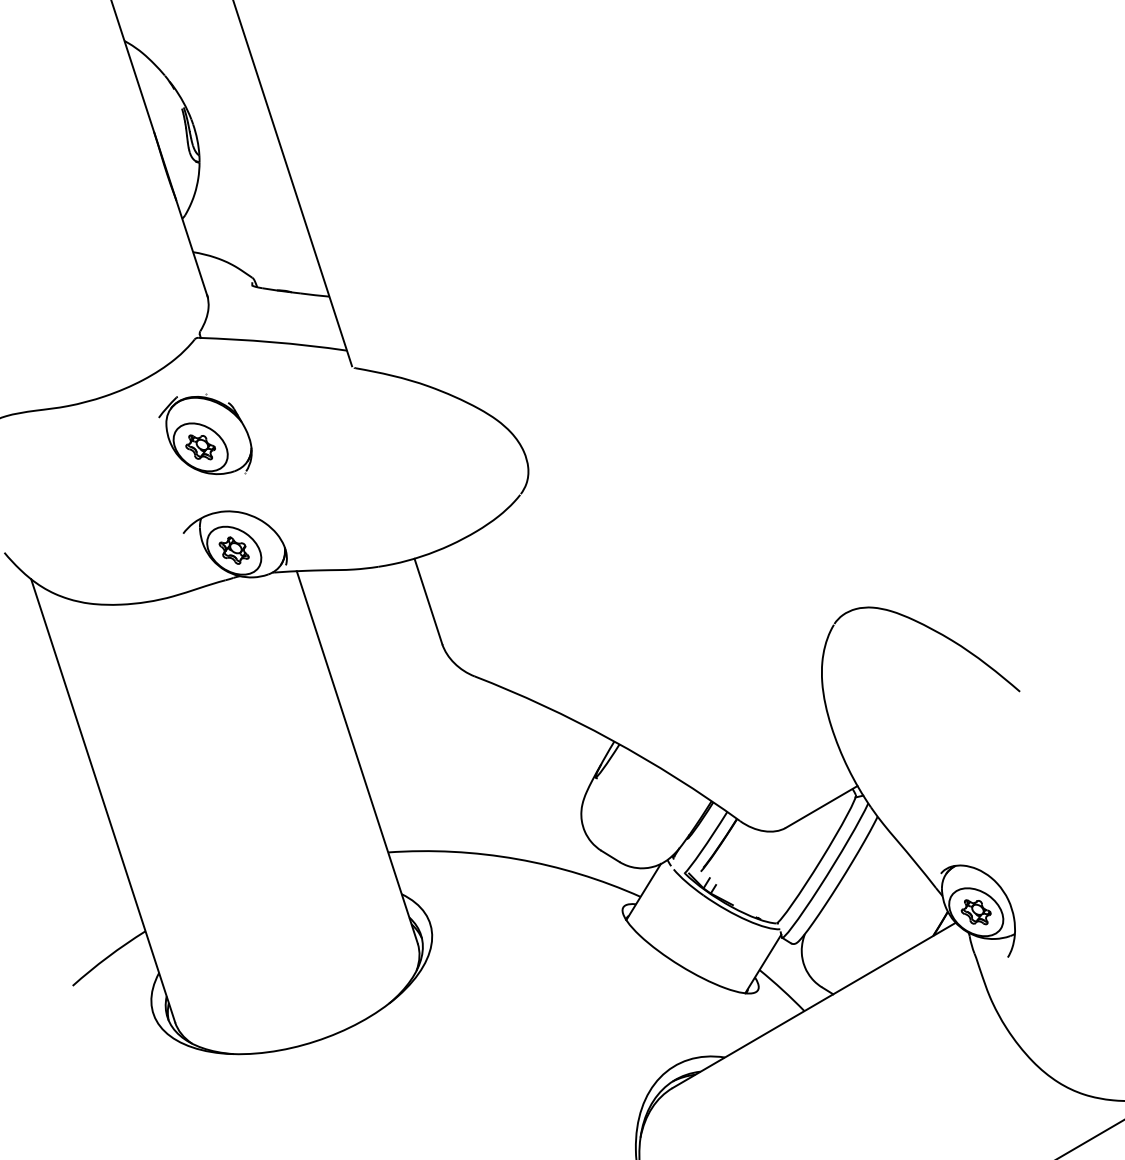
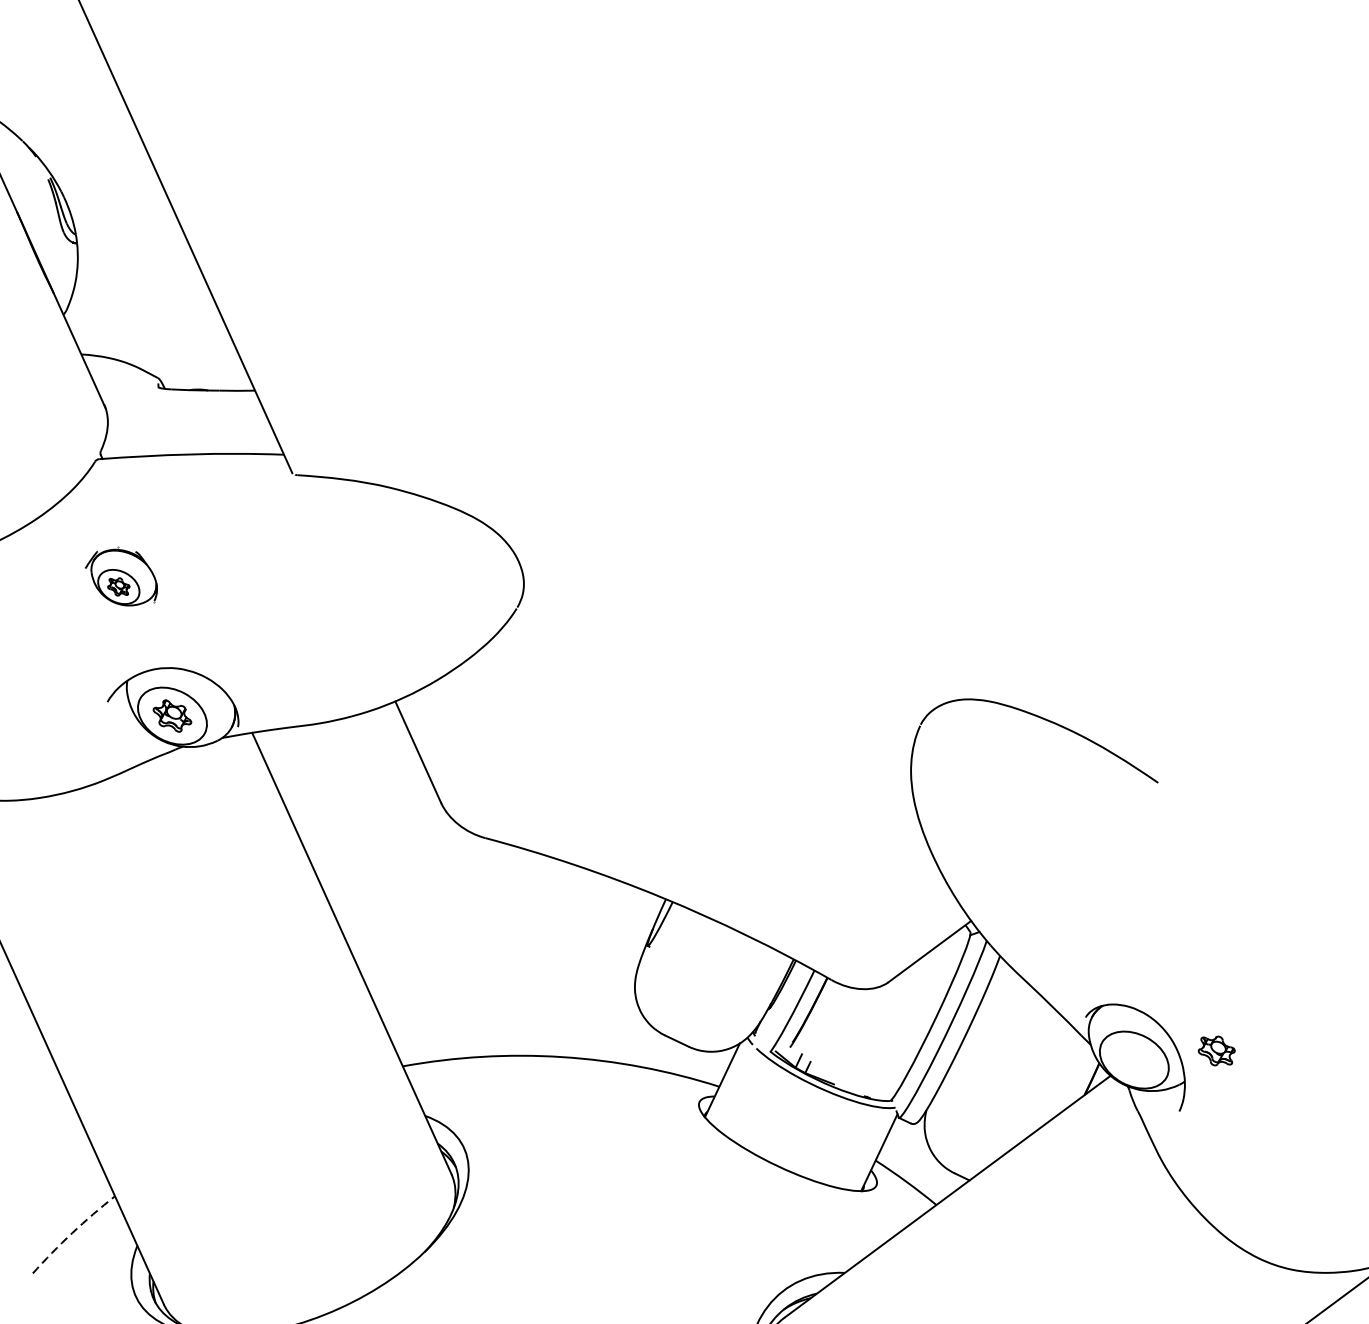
part: (205, 434) -> (121, 577), size x0.6
part: (975, 912) -> (1215, 1051), moved
arc: (107, 957) -> (71, 1233), solid -> dashed

